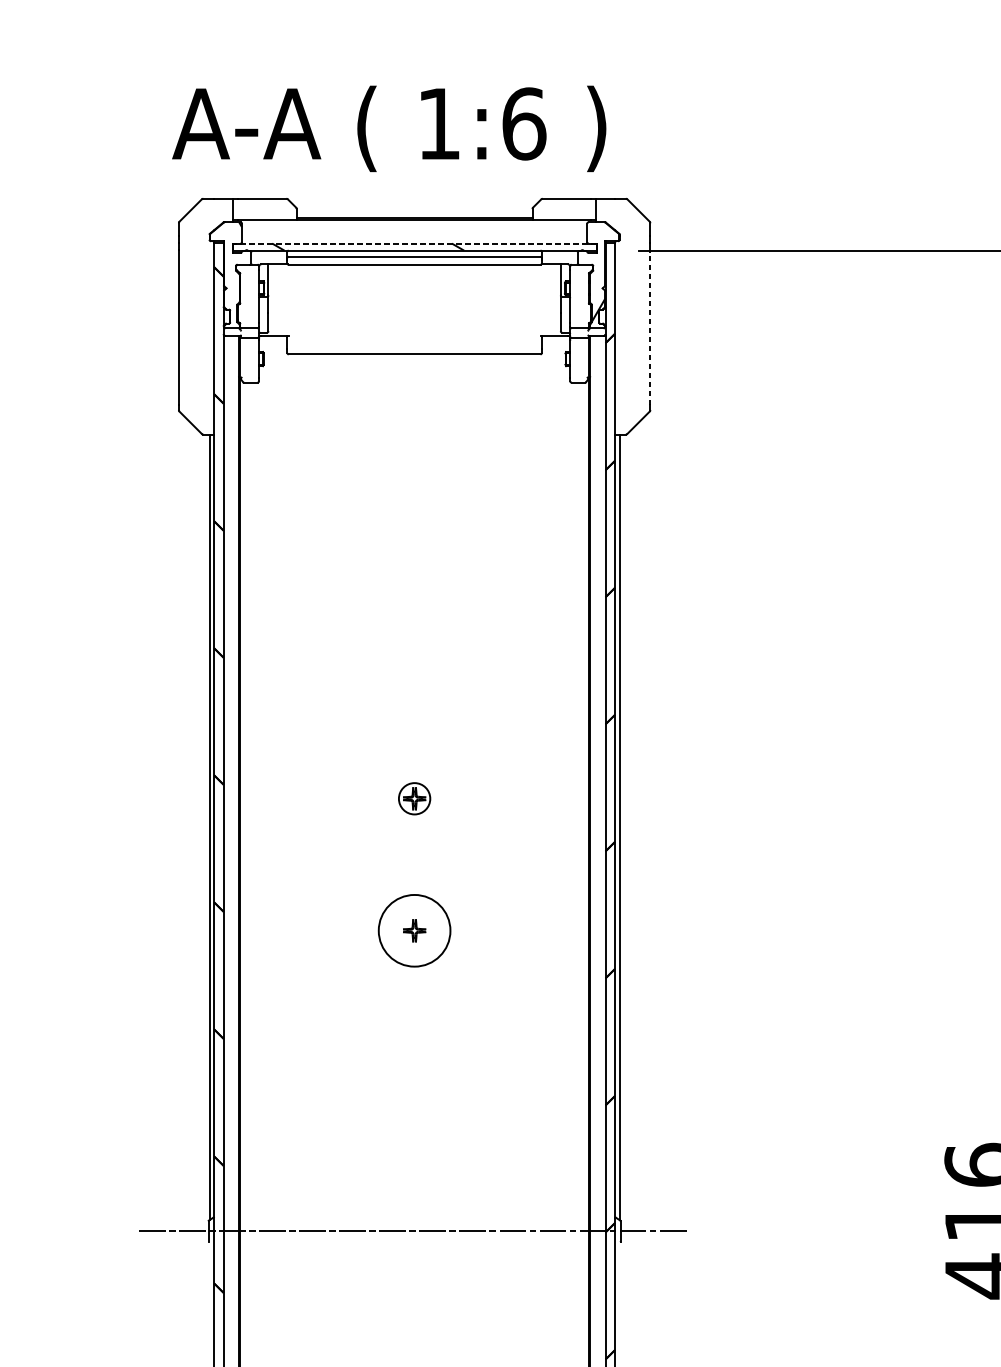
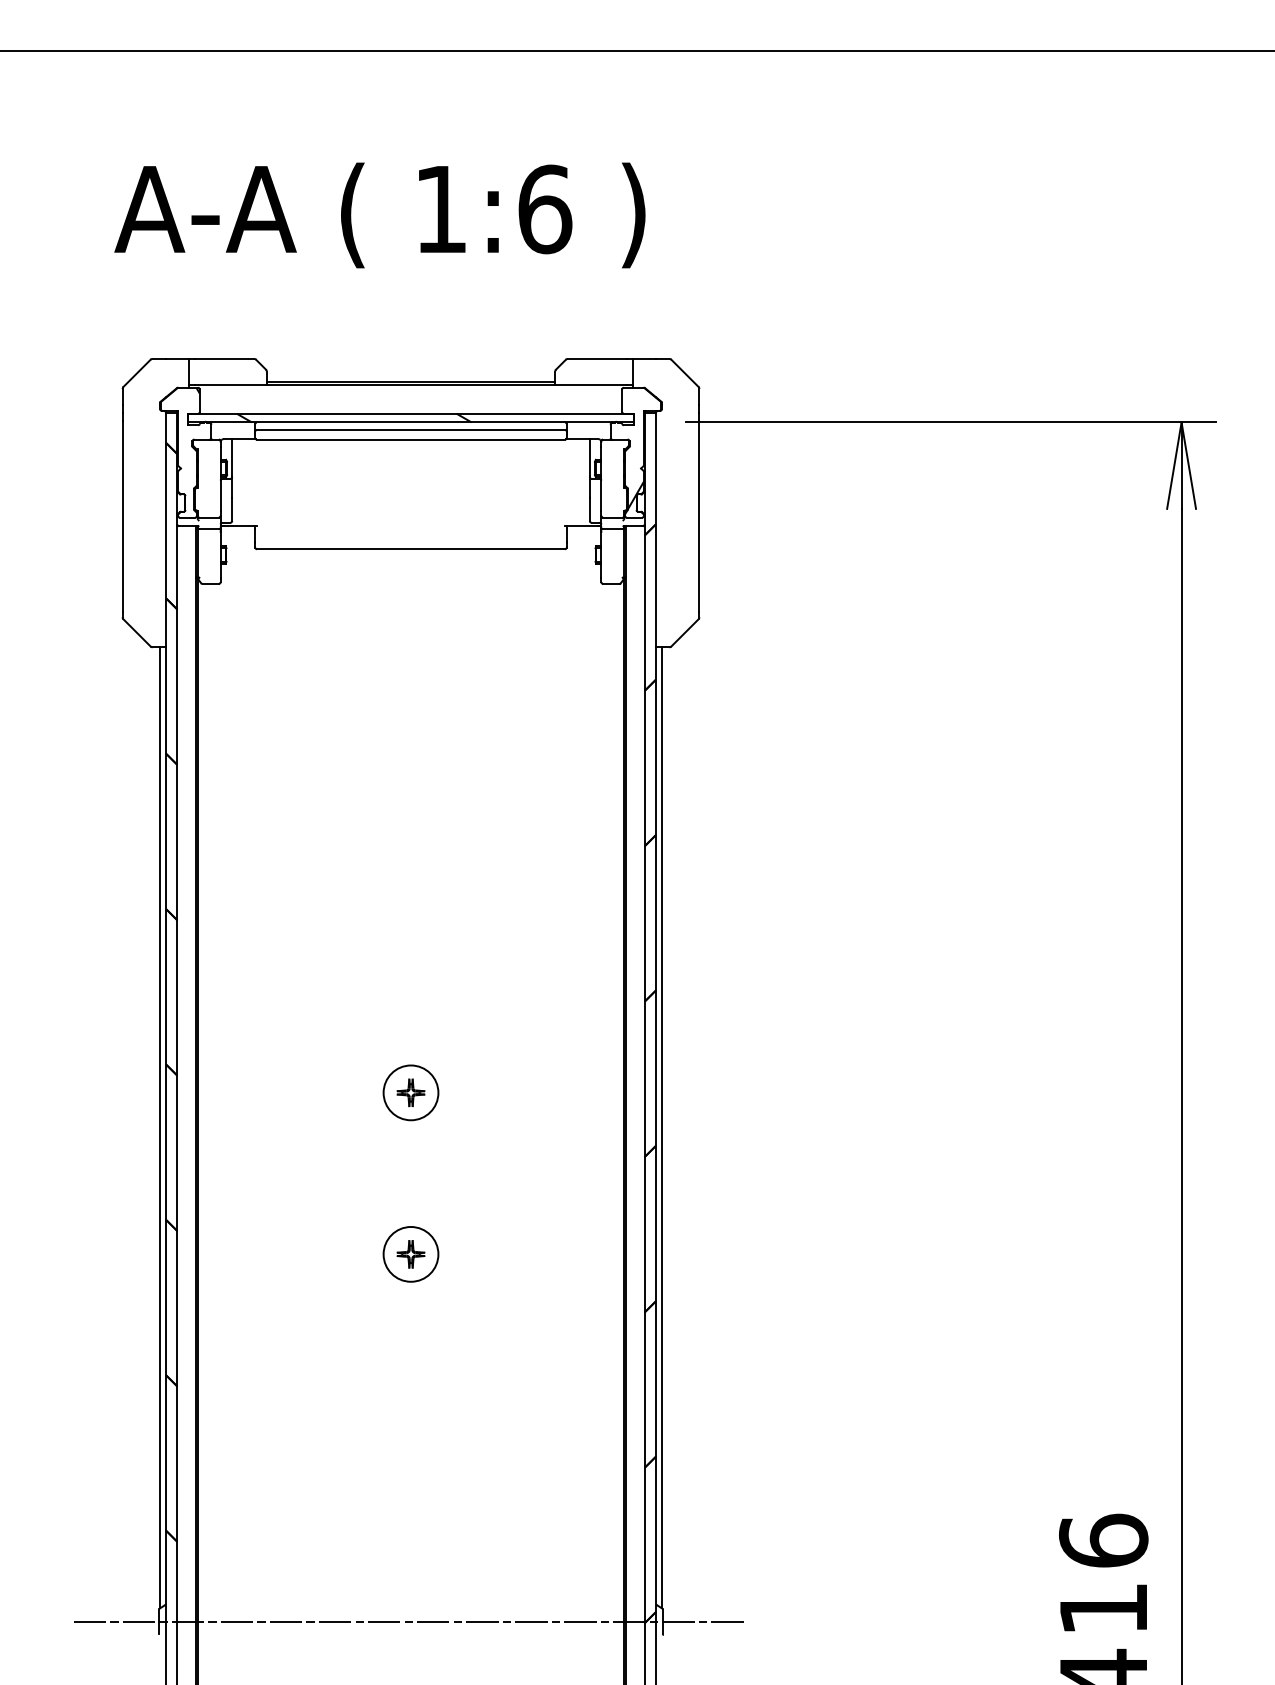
text: (388, 128) -> (379, 215), moved
line: (415, 243) -> (411, 413), dashed -> solid
line: (650, 326) -> (699, 515), dashed -> solid
circle: (414, 798) -> (410, 1092), size x1.43
circle: (414, 930) -> (410, 1253), size x0.62

